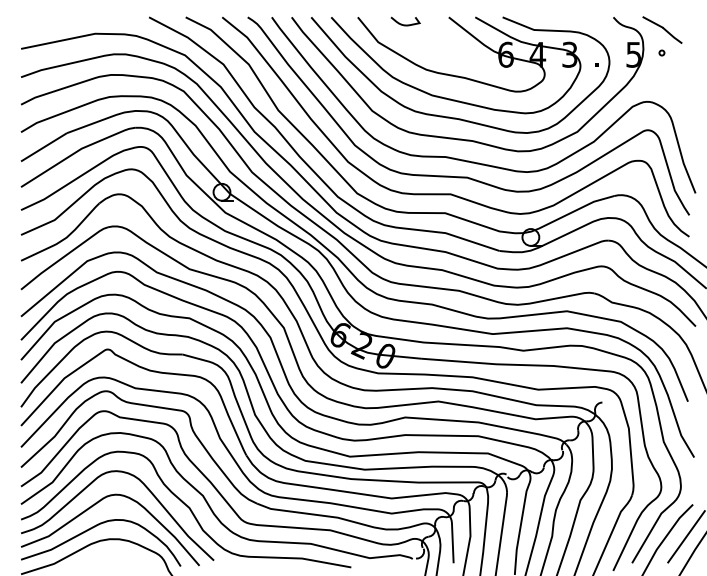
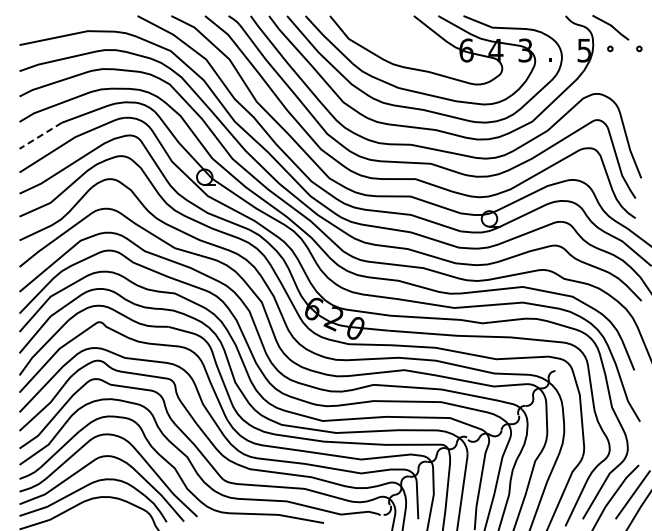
curve: (406, 24) -> (374, 22), removed
circle: (693, 52) -> (639, 48), added
line: (43, 146) -> (40, 135), solid -> dashed

